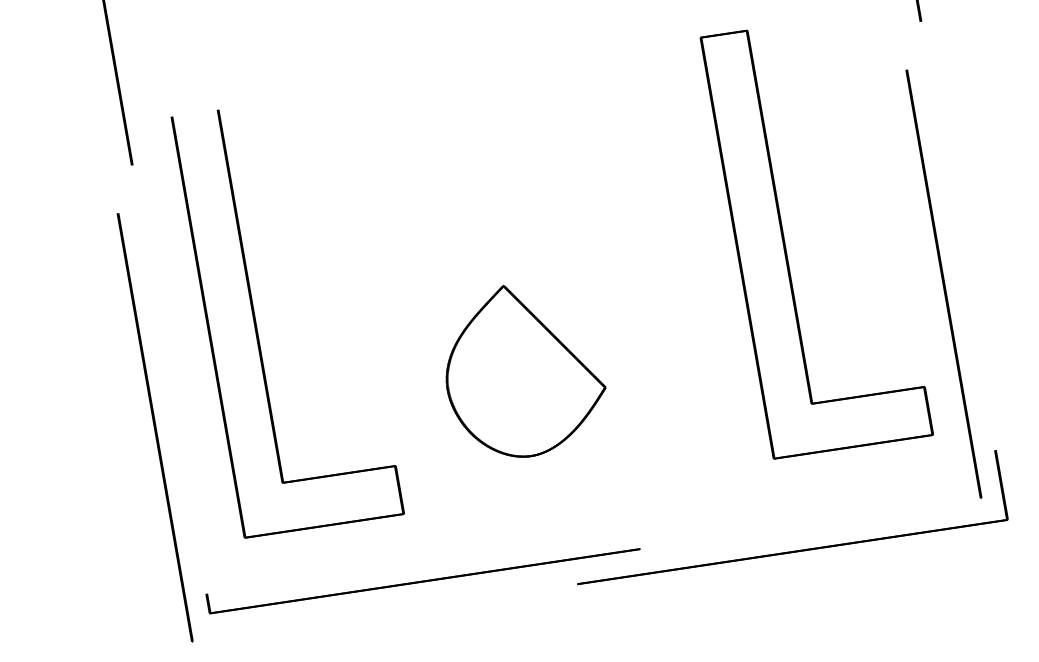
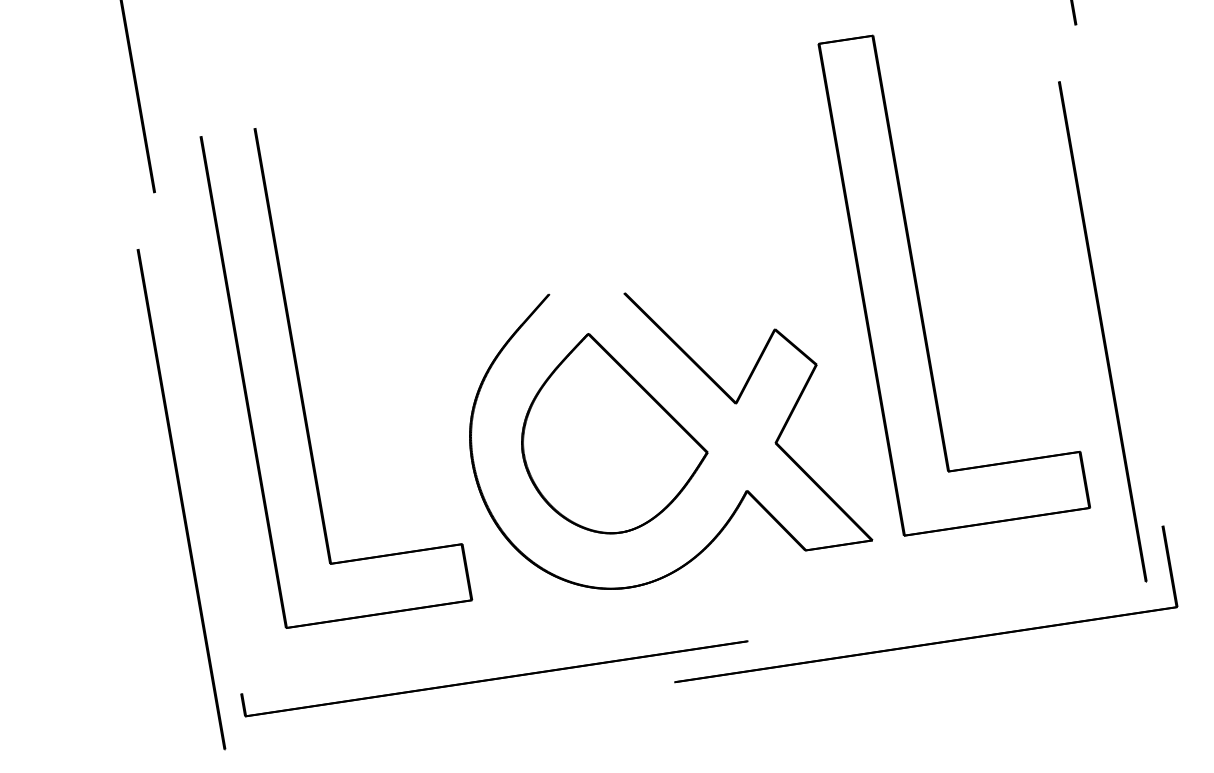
part: (616, 334) -> (720, 390), added

